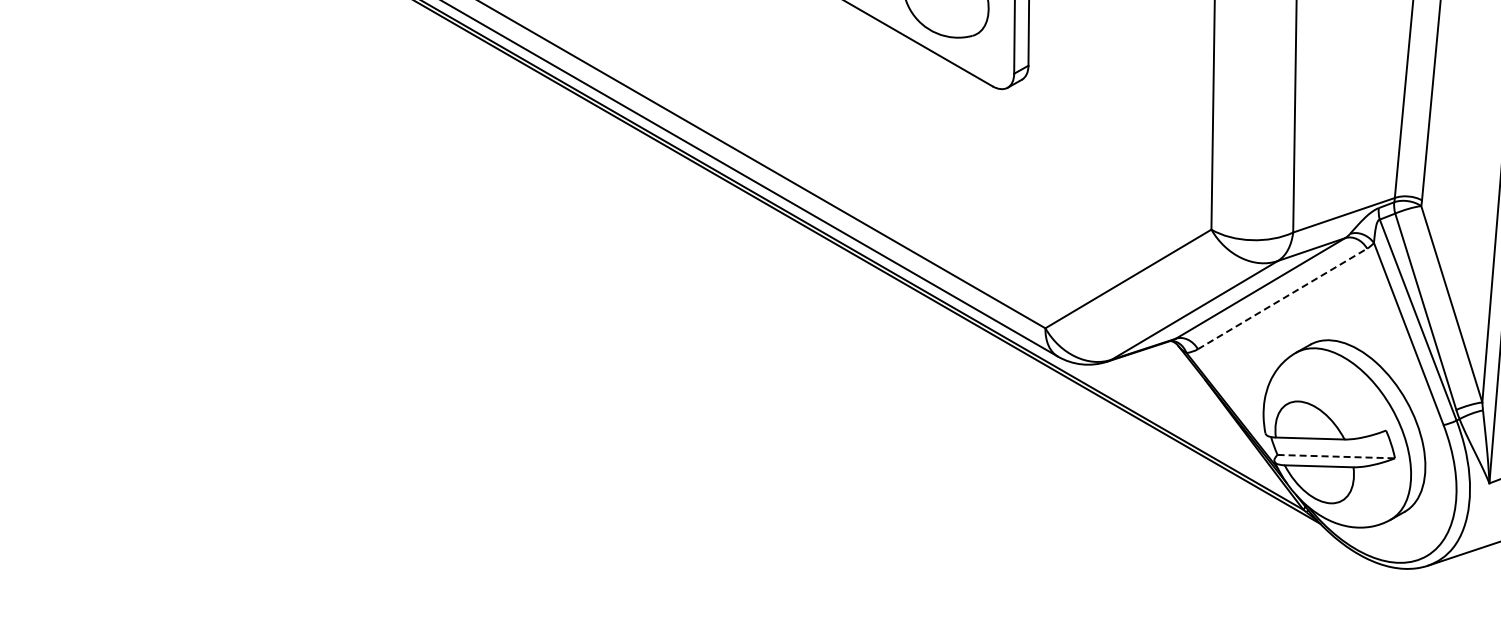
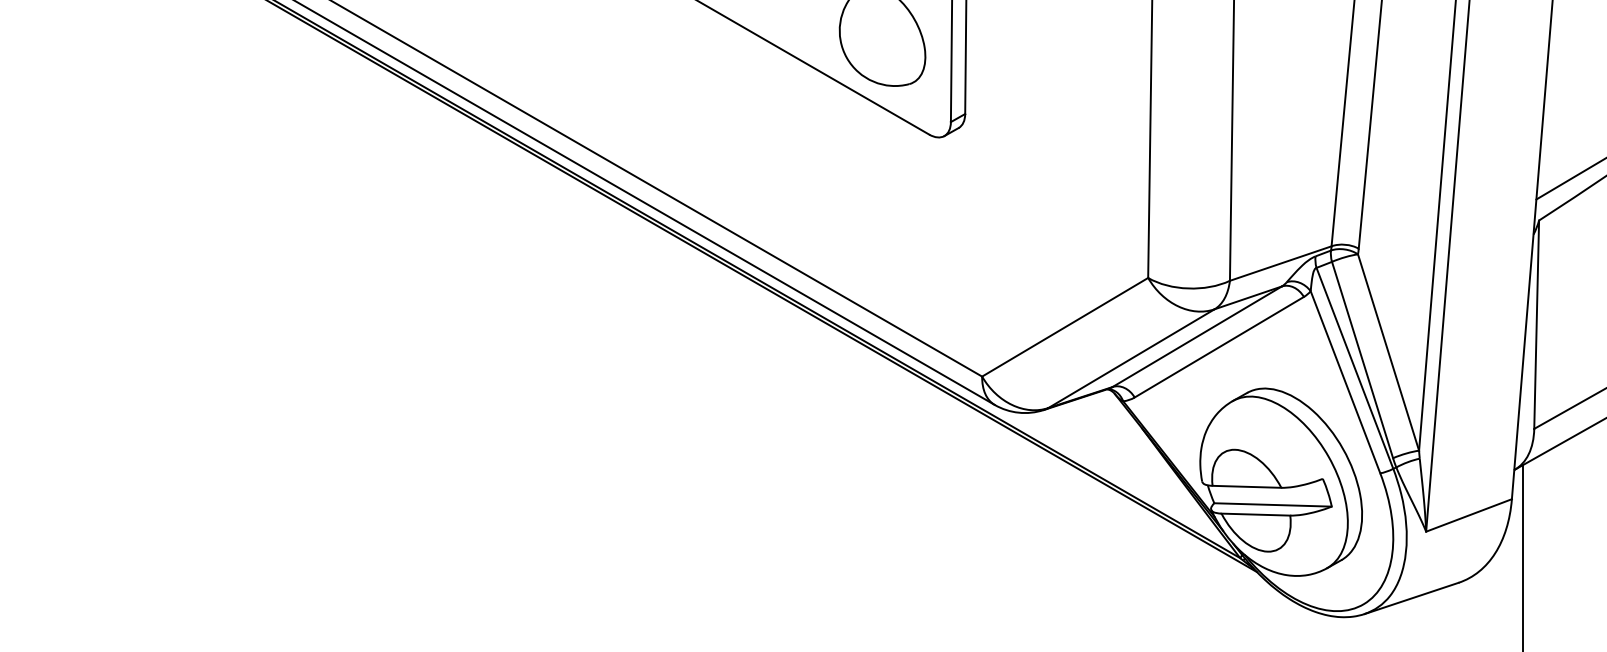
line: (1282, 298) -> (1219, 346), dashed -> solid
line: (1336, 456) -> (1273, 504), dashed -> solid

